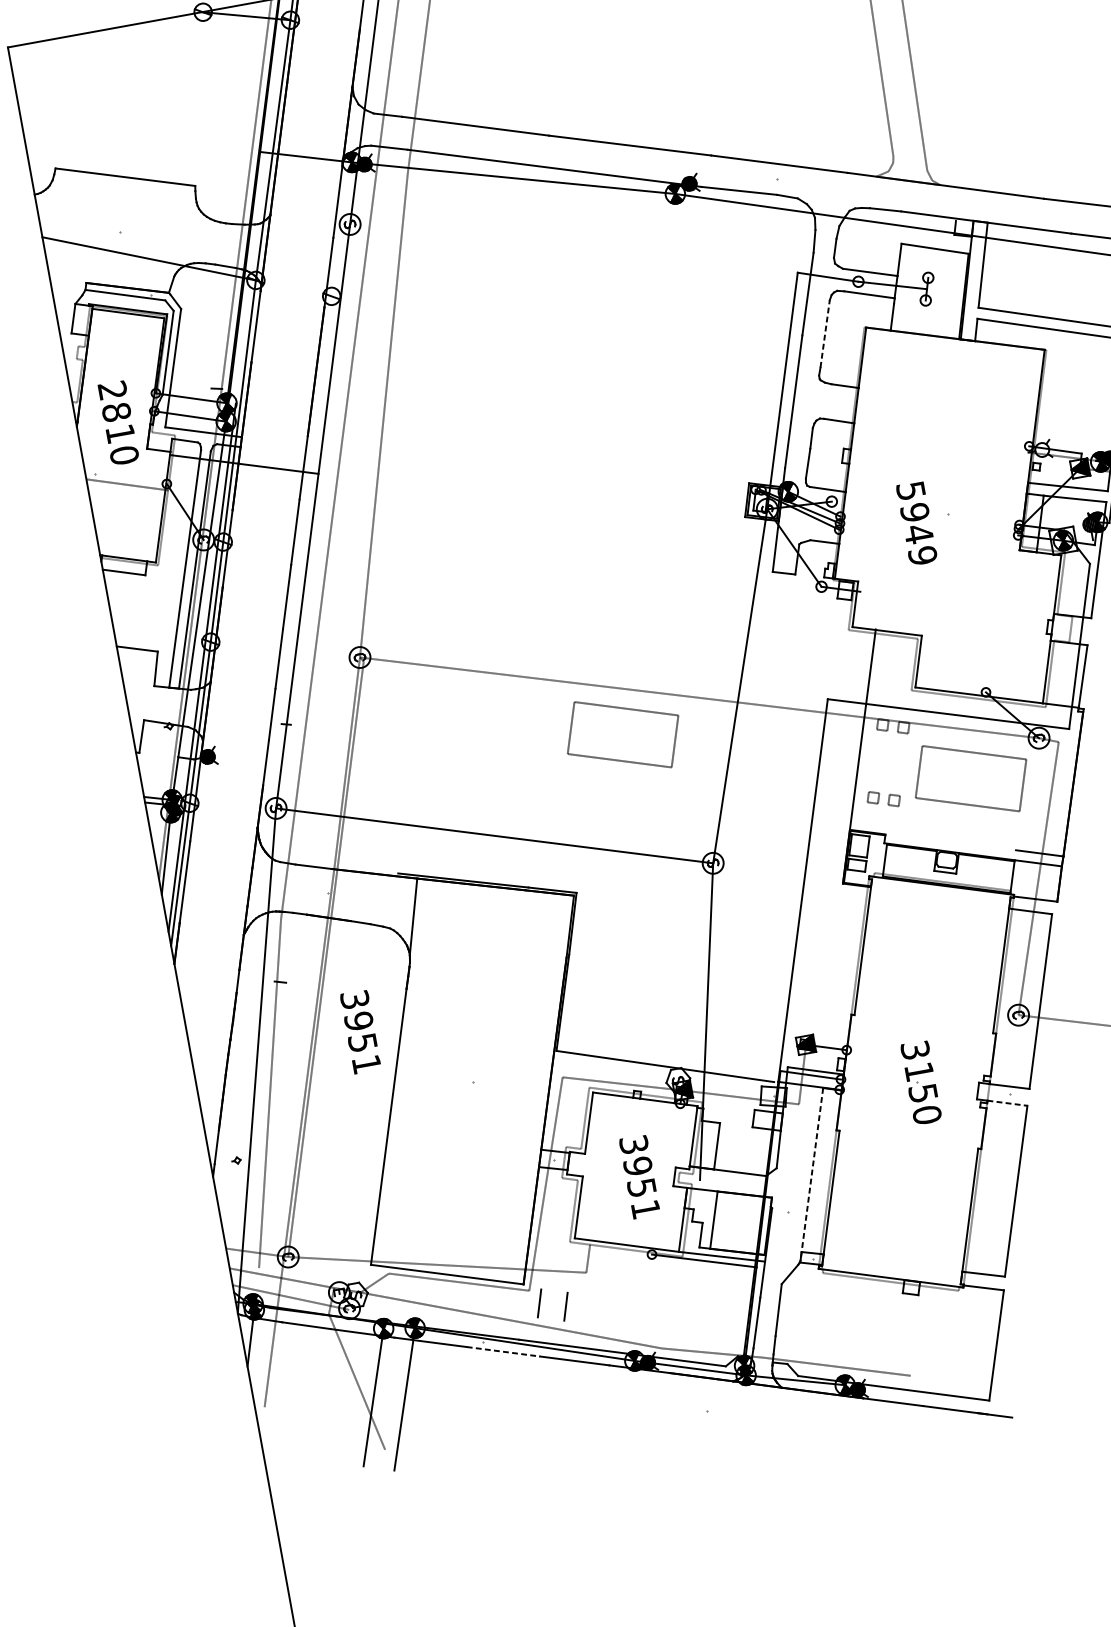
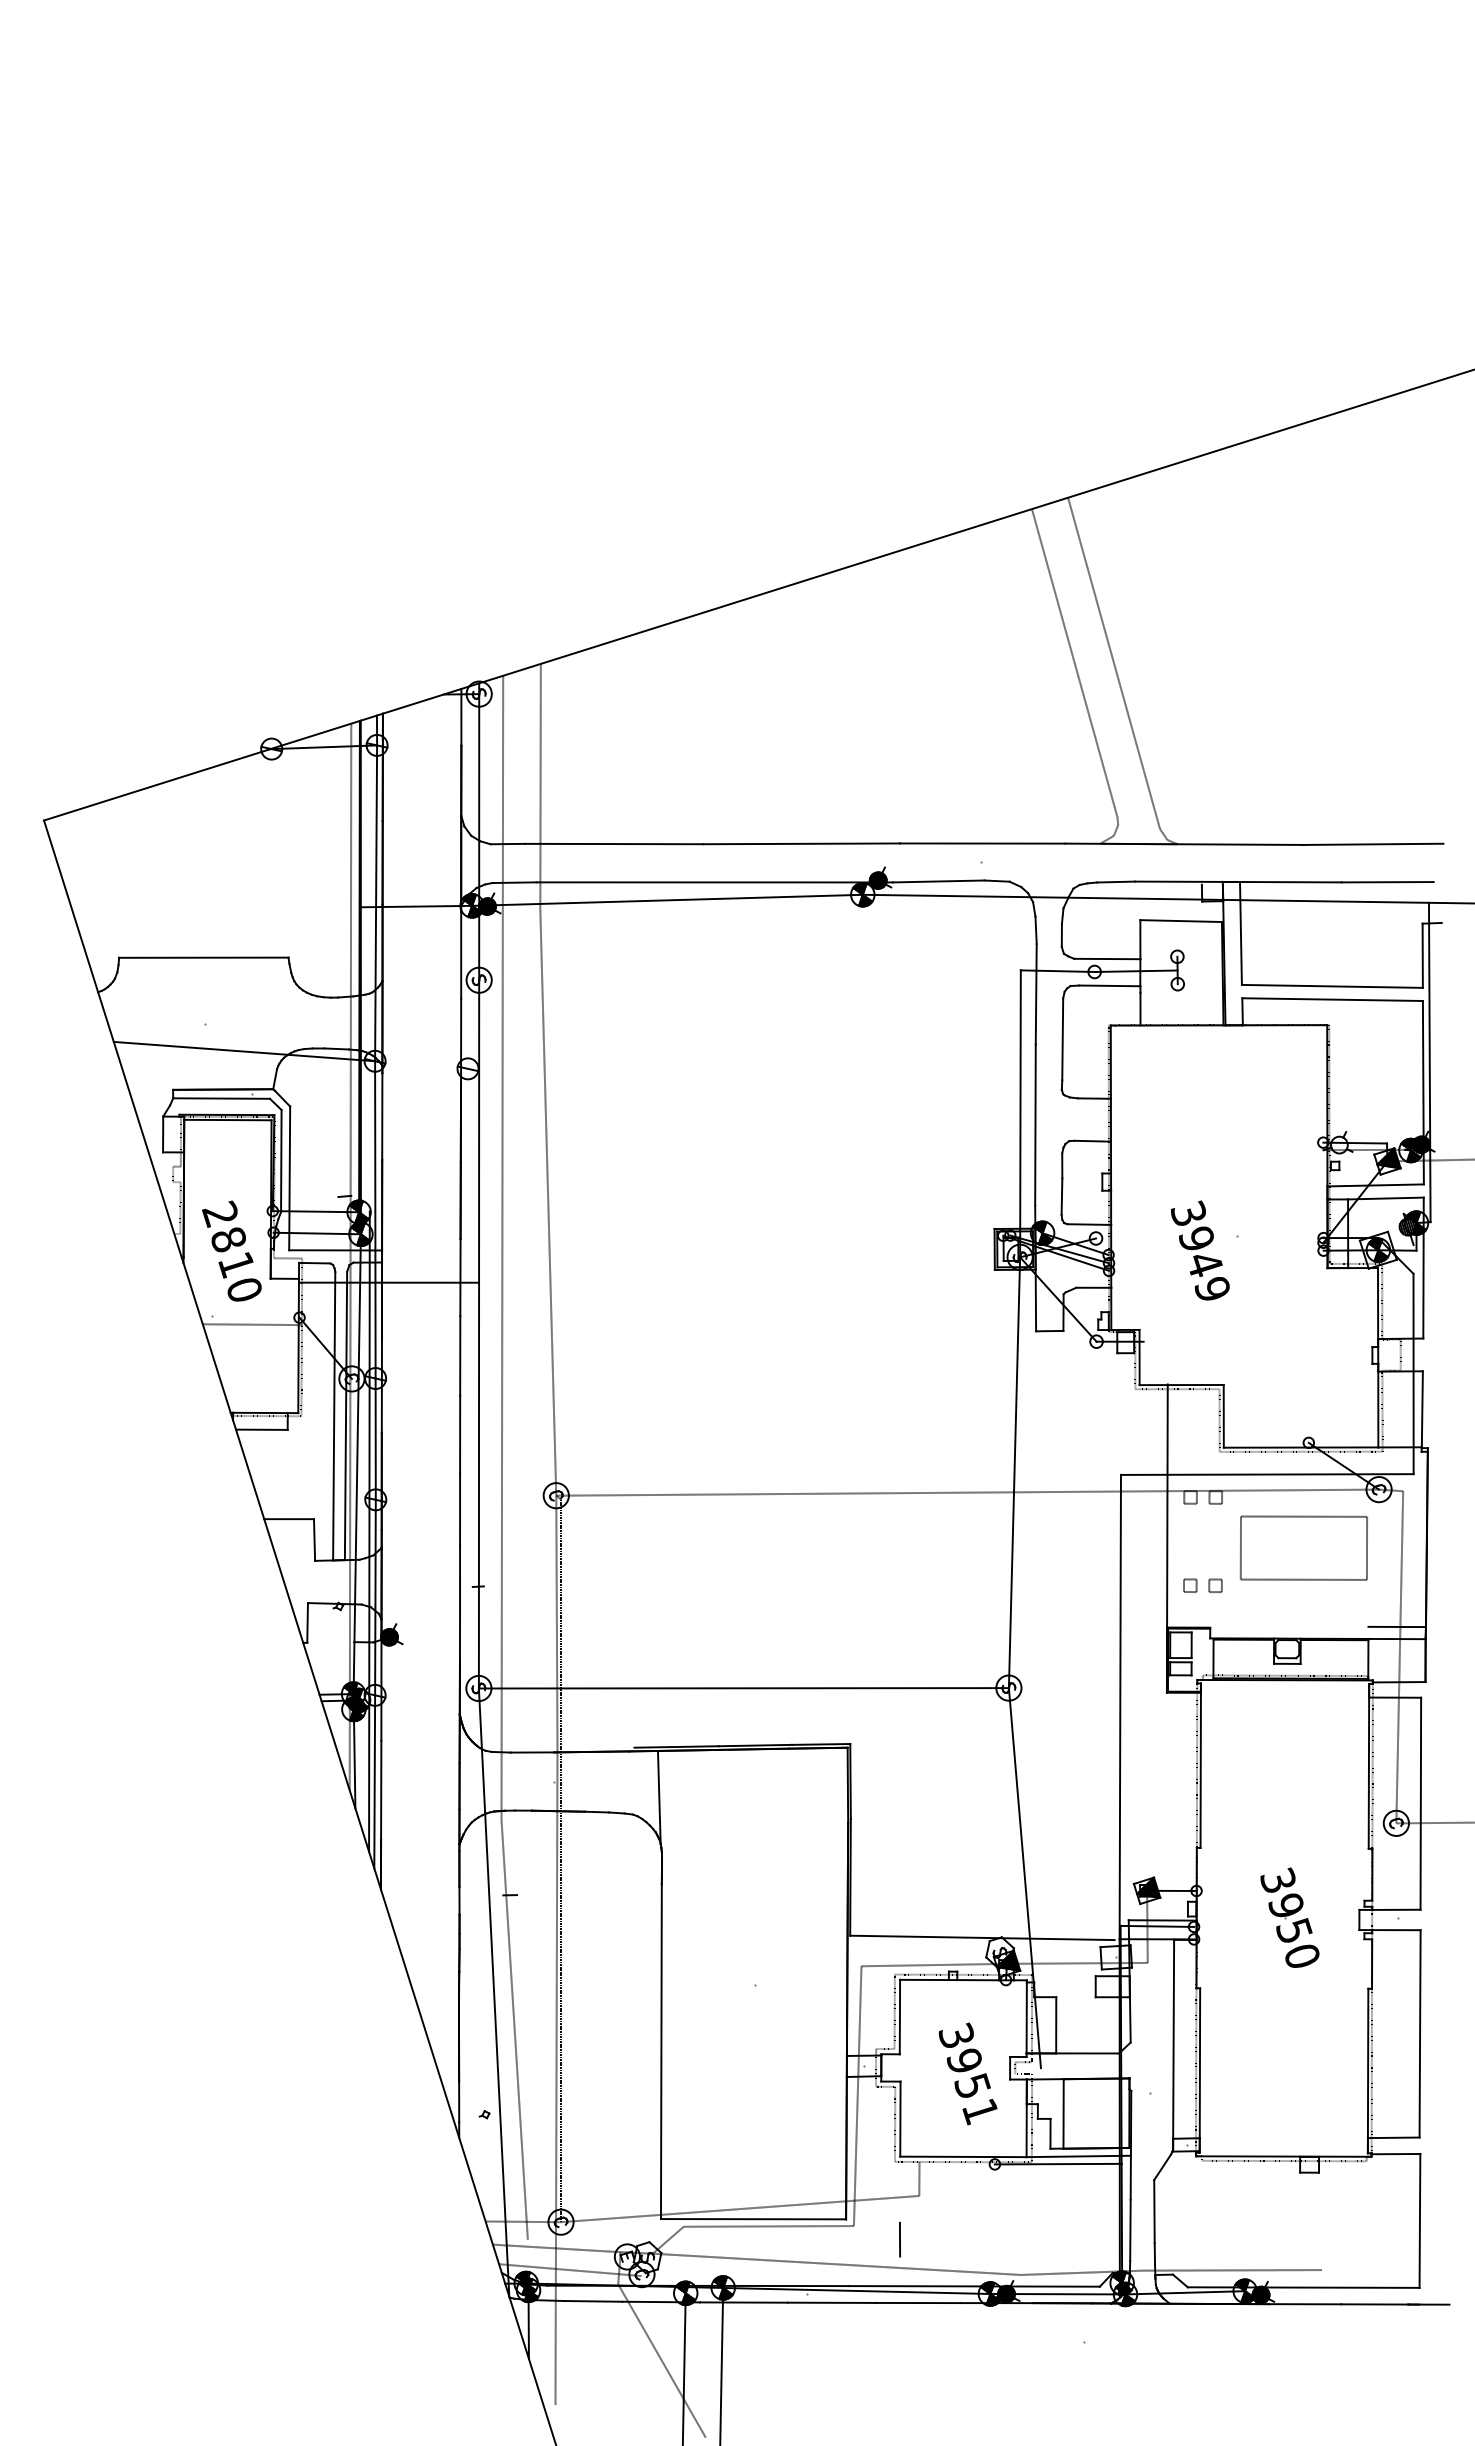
line: (824, 334) -> (1062, 1039), dashed -> solid
text: (910, 489) -> (1188, 1212), 5949 -> 3949
part: (622, 734) -> (881, 1547), removed
part: (359, 1031) -> (612, 1942), removed
text: (918, 1072) -> (1285, 1906), 3150 -> 3950
line: (1007, 1103) -> (1396, 1930), dashed -> solid
line: (811, 1174) -> (1173, 2044), dashed -> solid
line: (539, 1303) -> (867, 2239), removed
line: (503, 1351) -> (832, 2302), dashed -> solid

